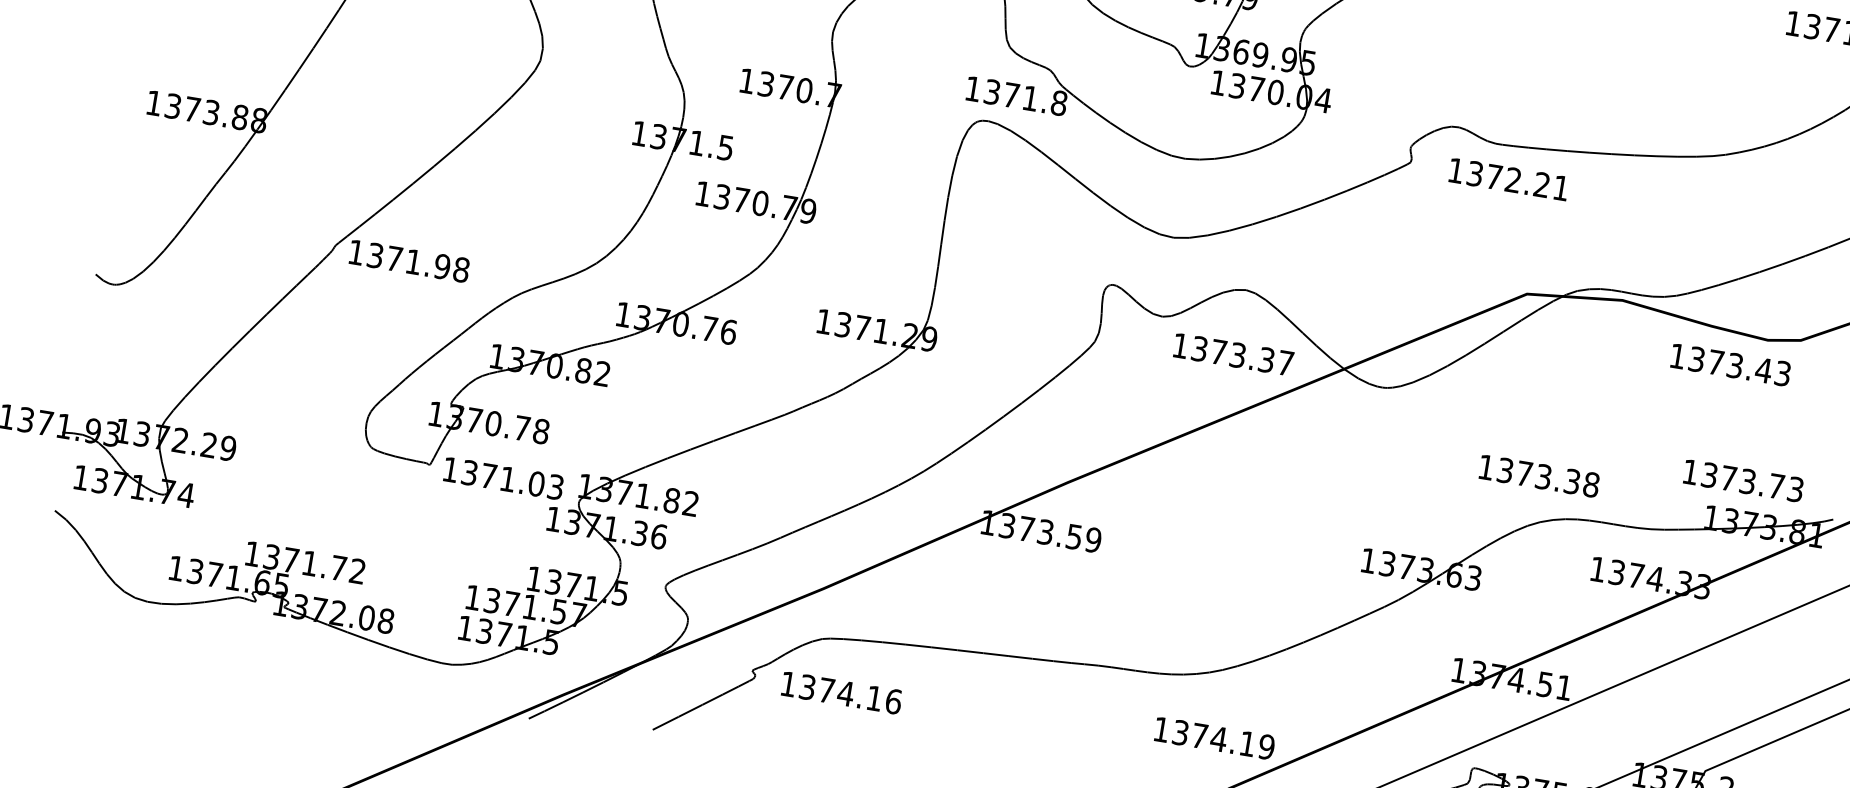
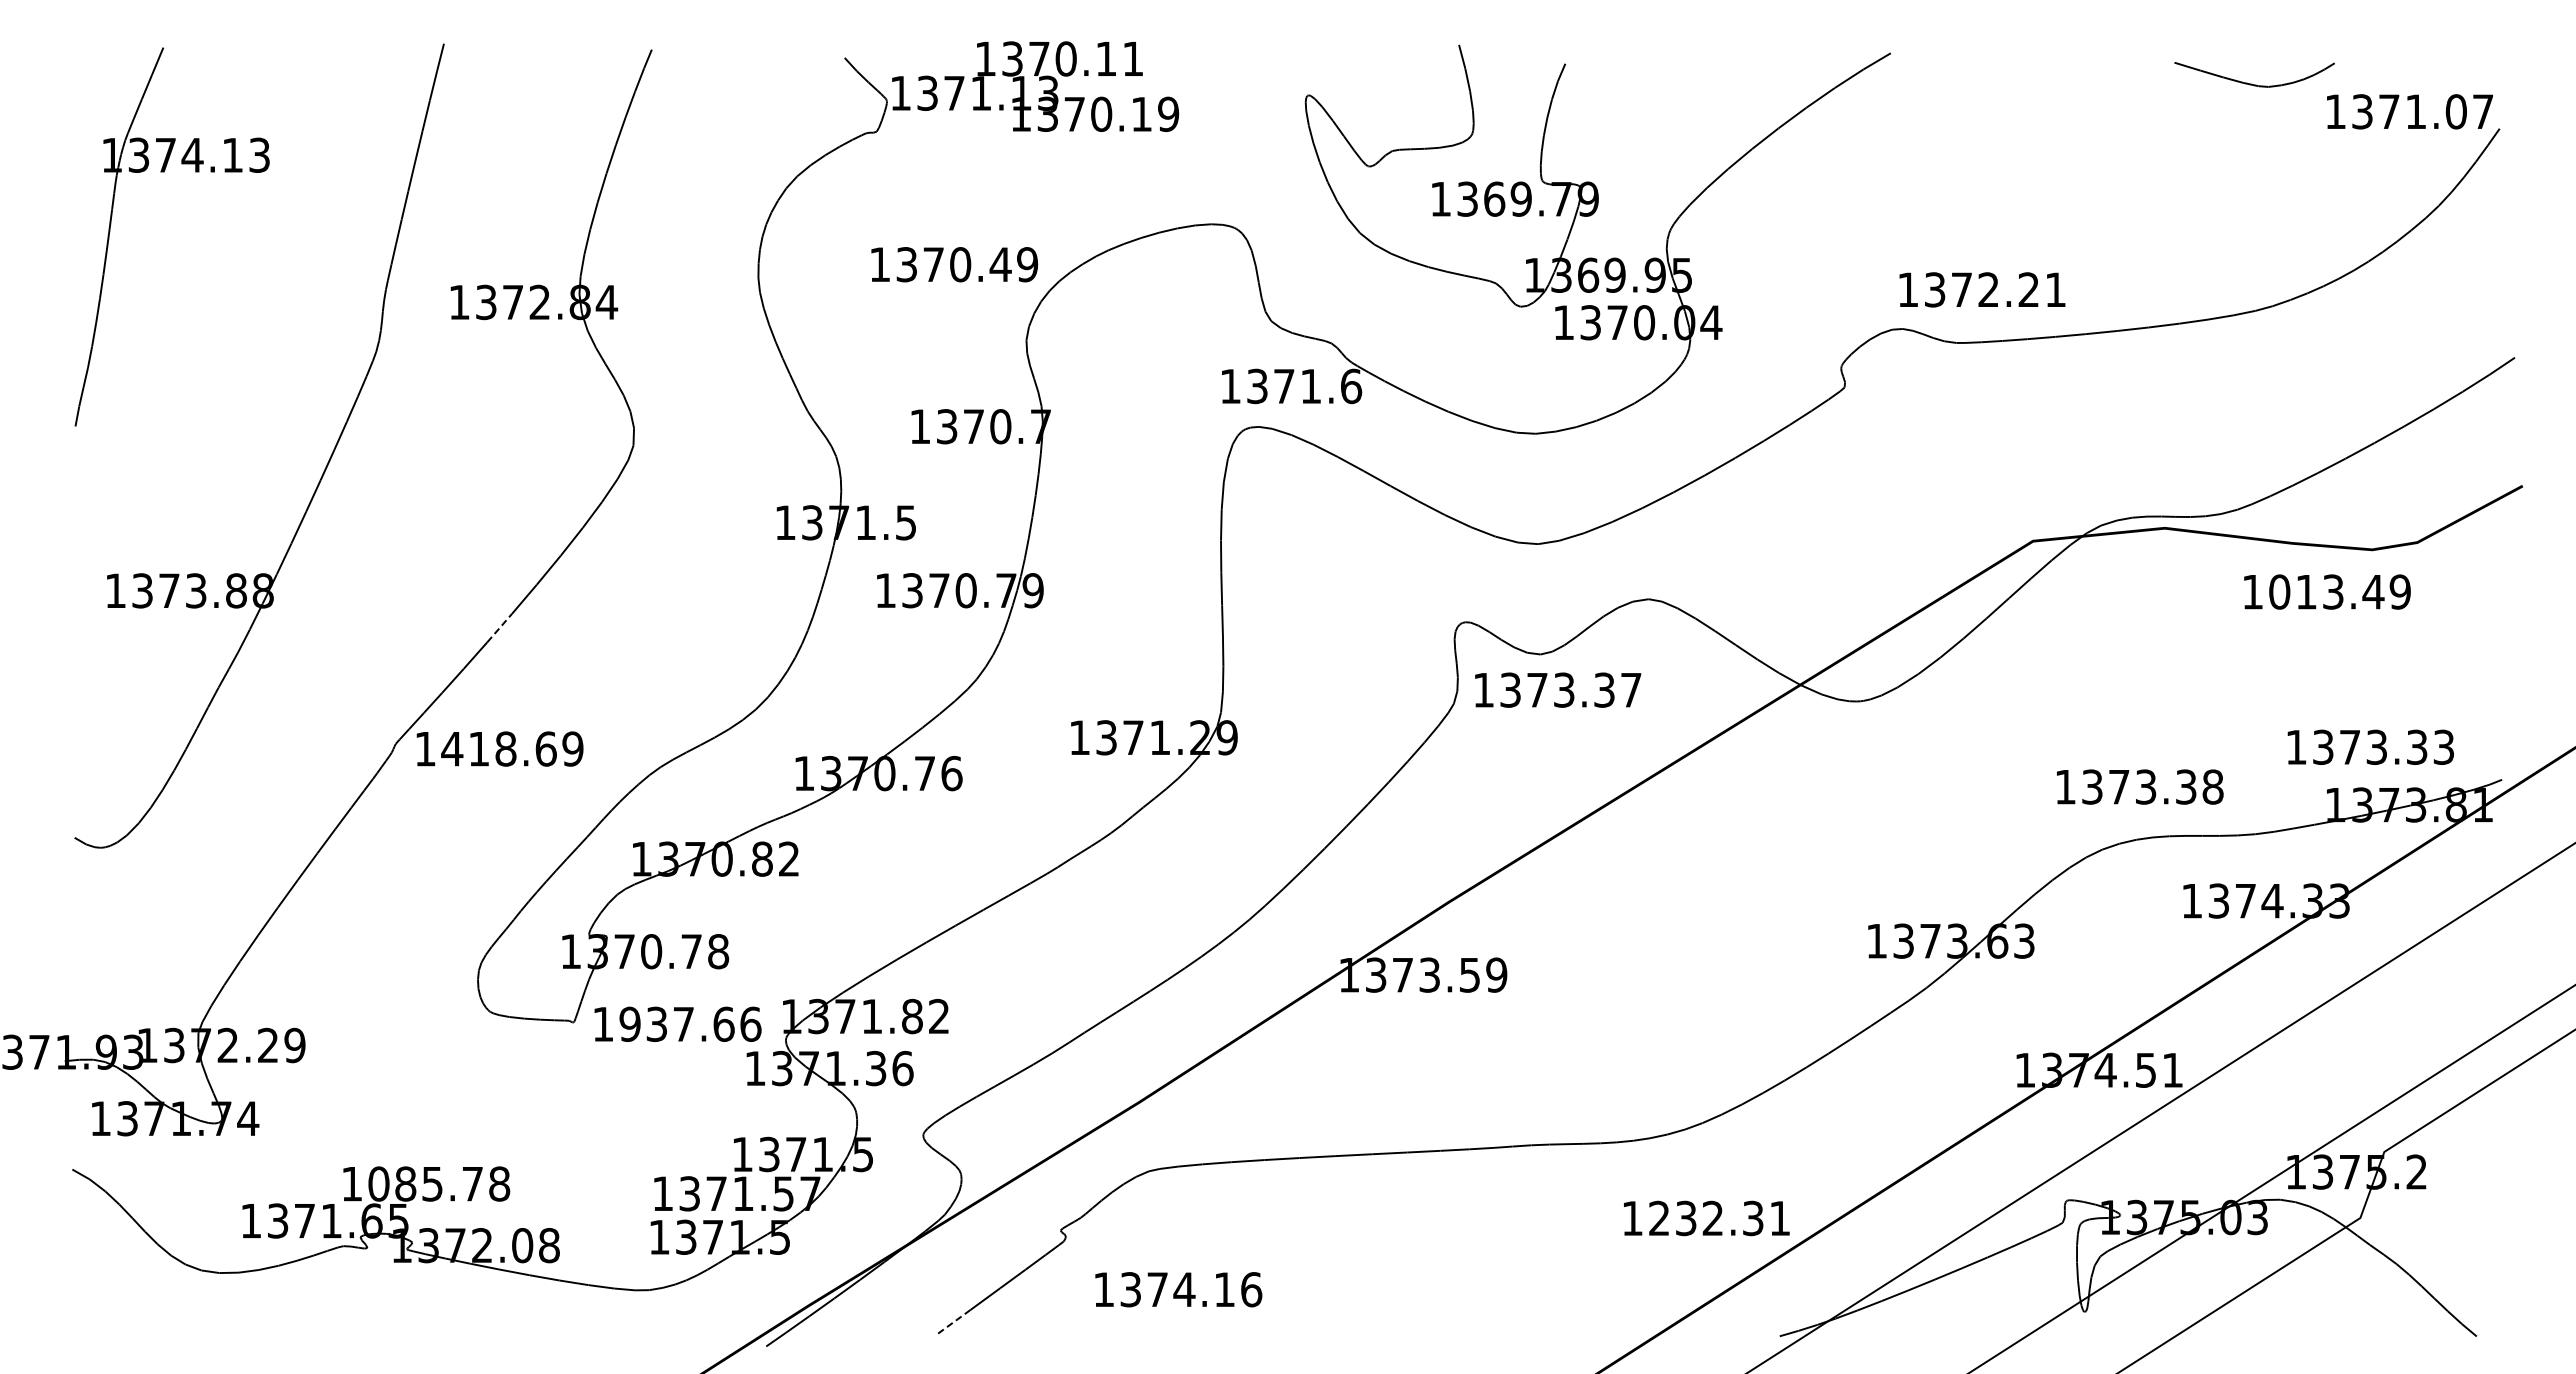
text: (1059, 102) -> (1351, 385), 1371.8 -> 1371.6
line: (423, 175) -> (499, 628), solid -> dashed
text: (1509, 179) -> (1982, 289), moved
text: (418, 262) -> (512, 748), 1371.98 -> 1418.69
text: (1233, 354) -> (1558, 689), moved
text: (1739, 366) -> (2339, 591), 1373.43 -> 1013.49
text: (1539, 475) -> (2140, 786), moved
text: (512, 479) -> (690, 1023), 1371.03 -> 1937.66
text: (1776, 485) -> (2417, 746), 1373.73 -> 1373.33
text: (315, 563) -> (439, 1183), 1371.72 -> 1085.78
text: (841, 692) -> (1178, 1289), moved
line: (665, 723) -> (953, 1322), solid -> dashed
text: (1223, 739) -> (1719, 1218), 1374.19 -> 1232.31

